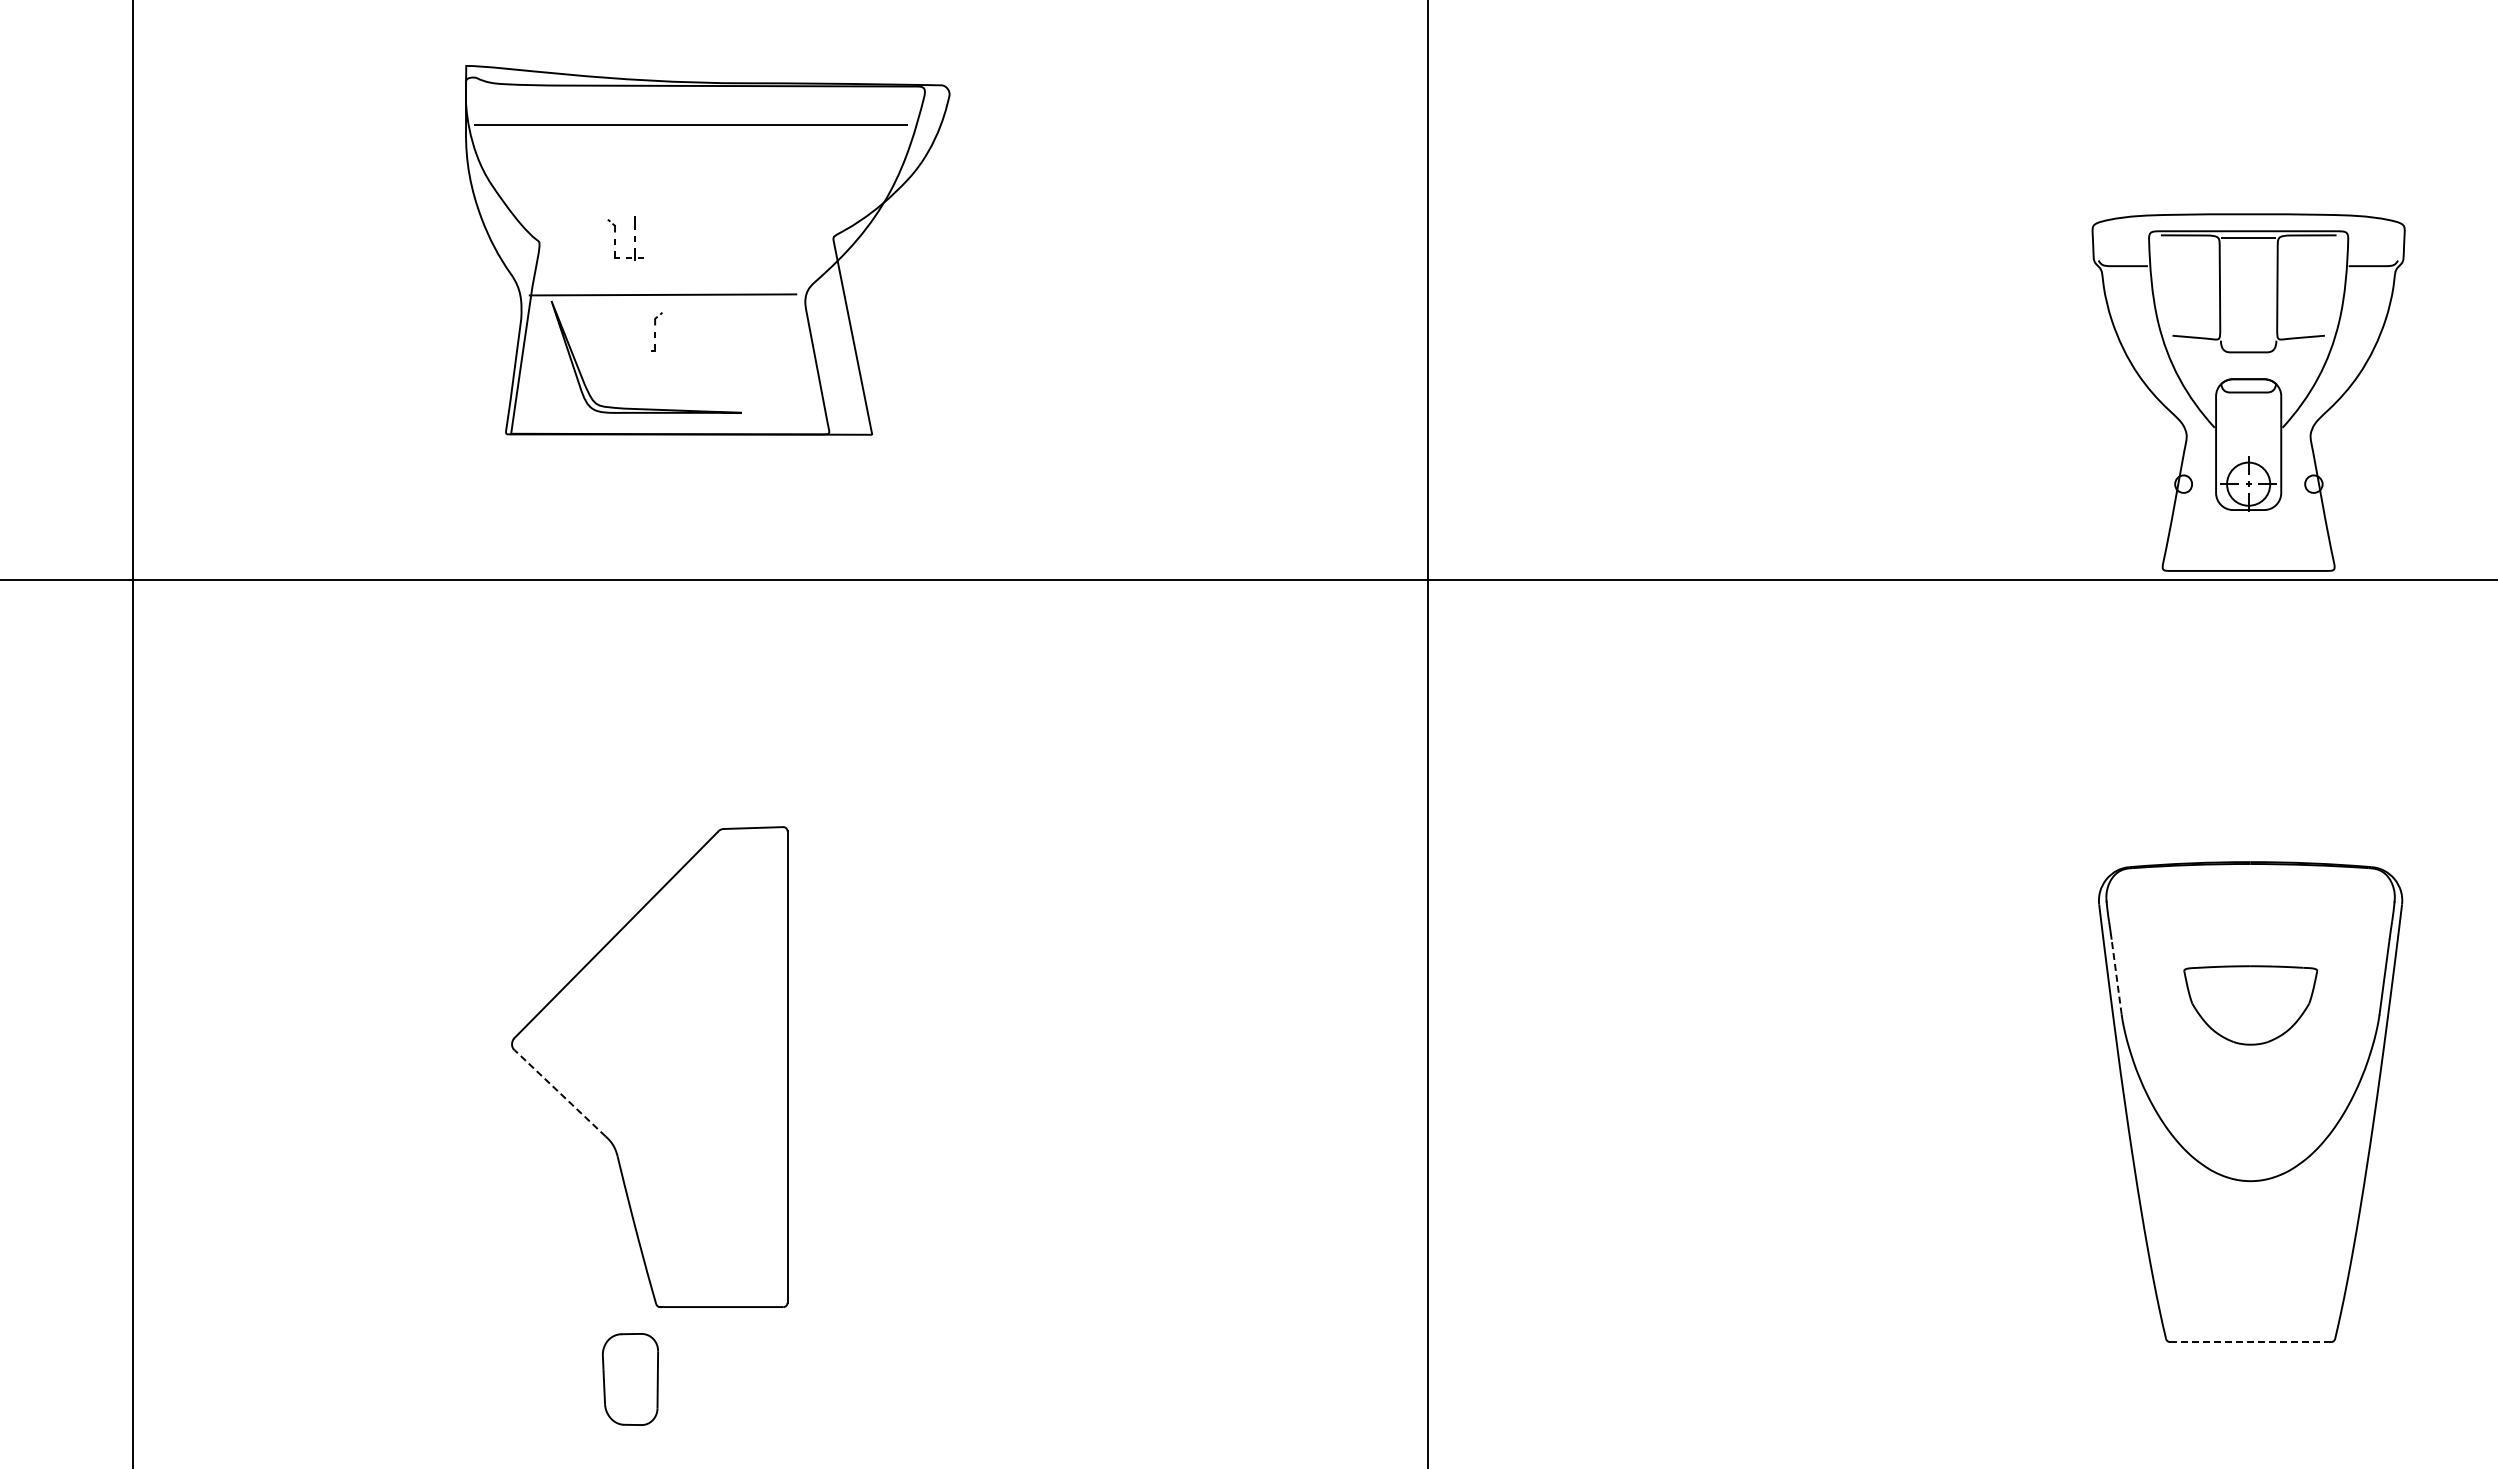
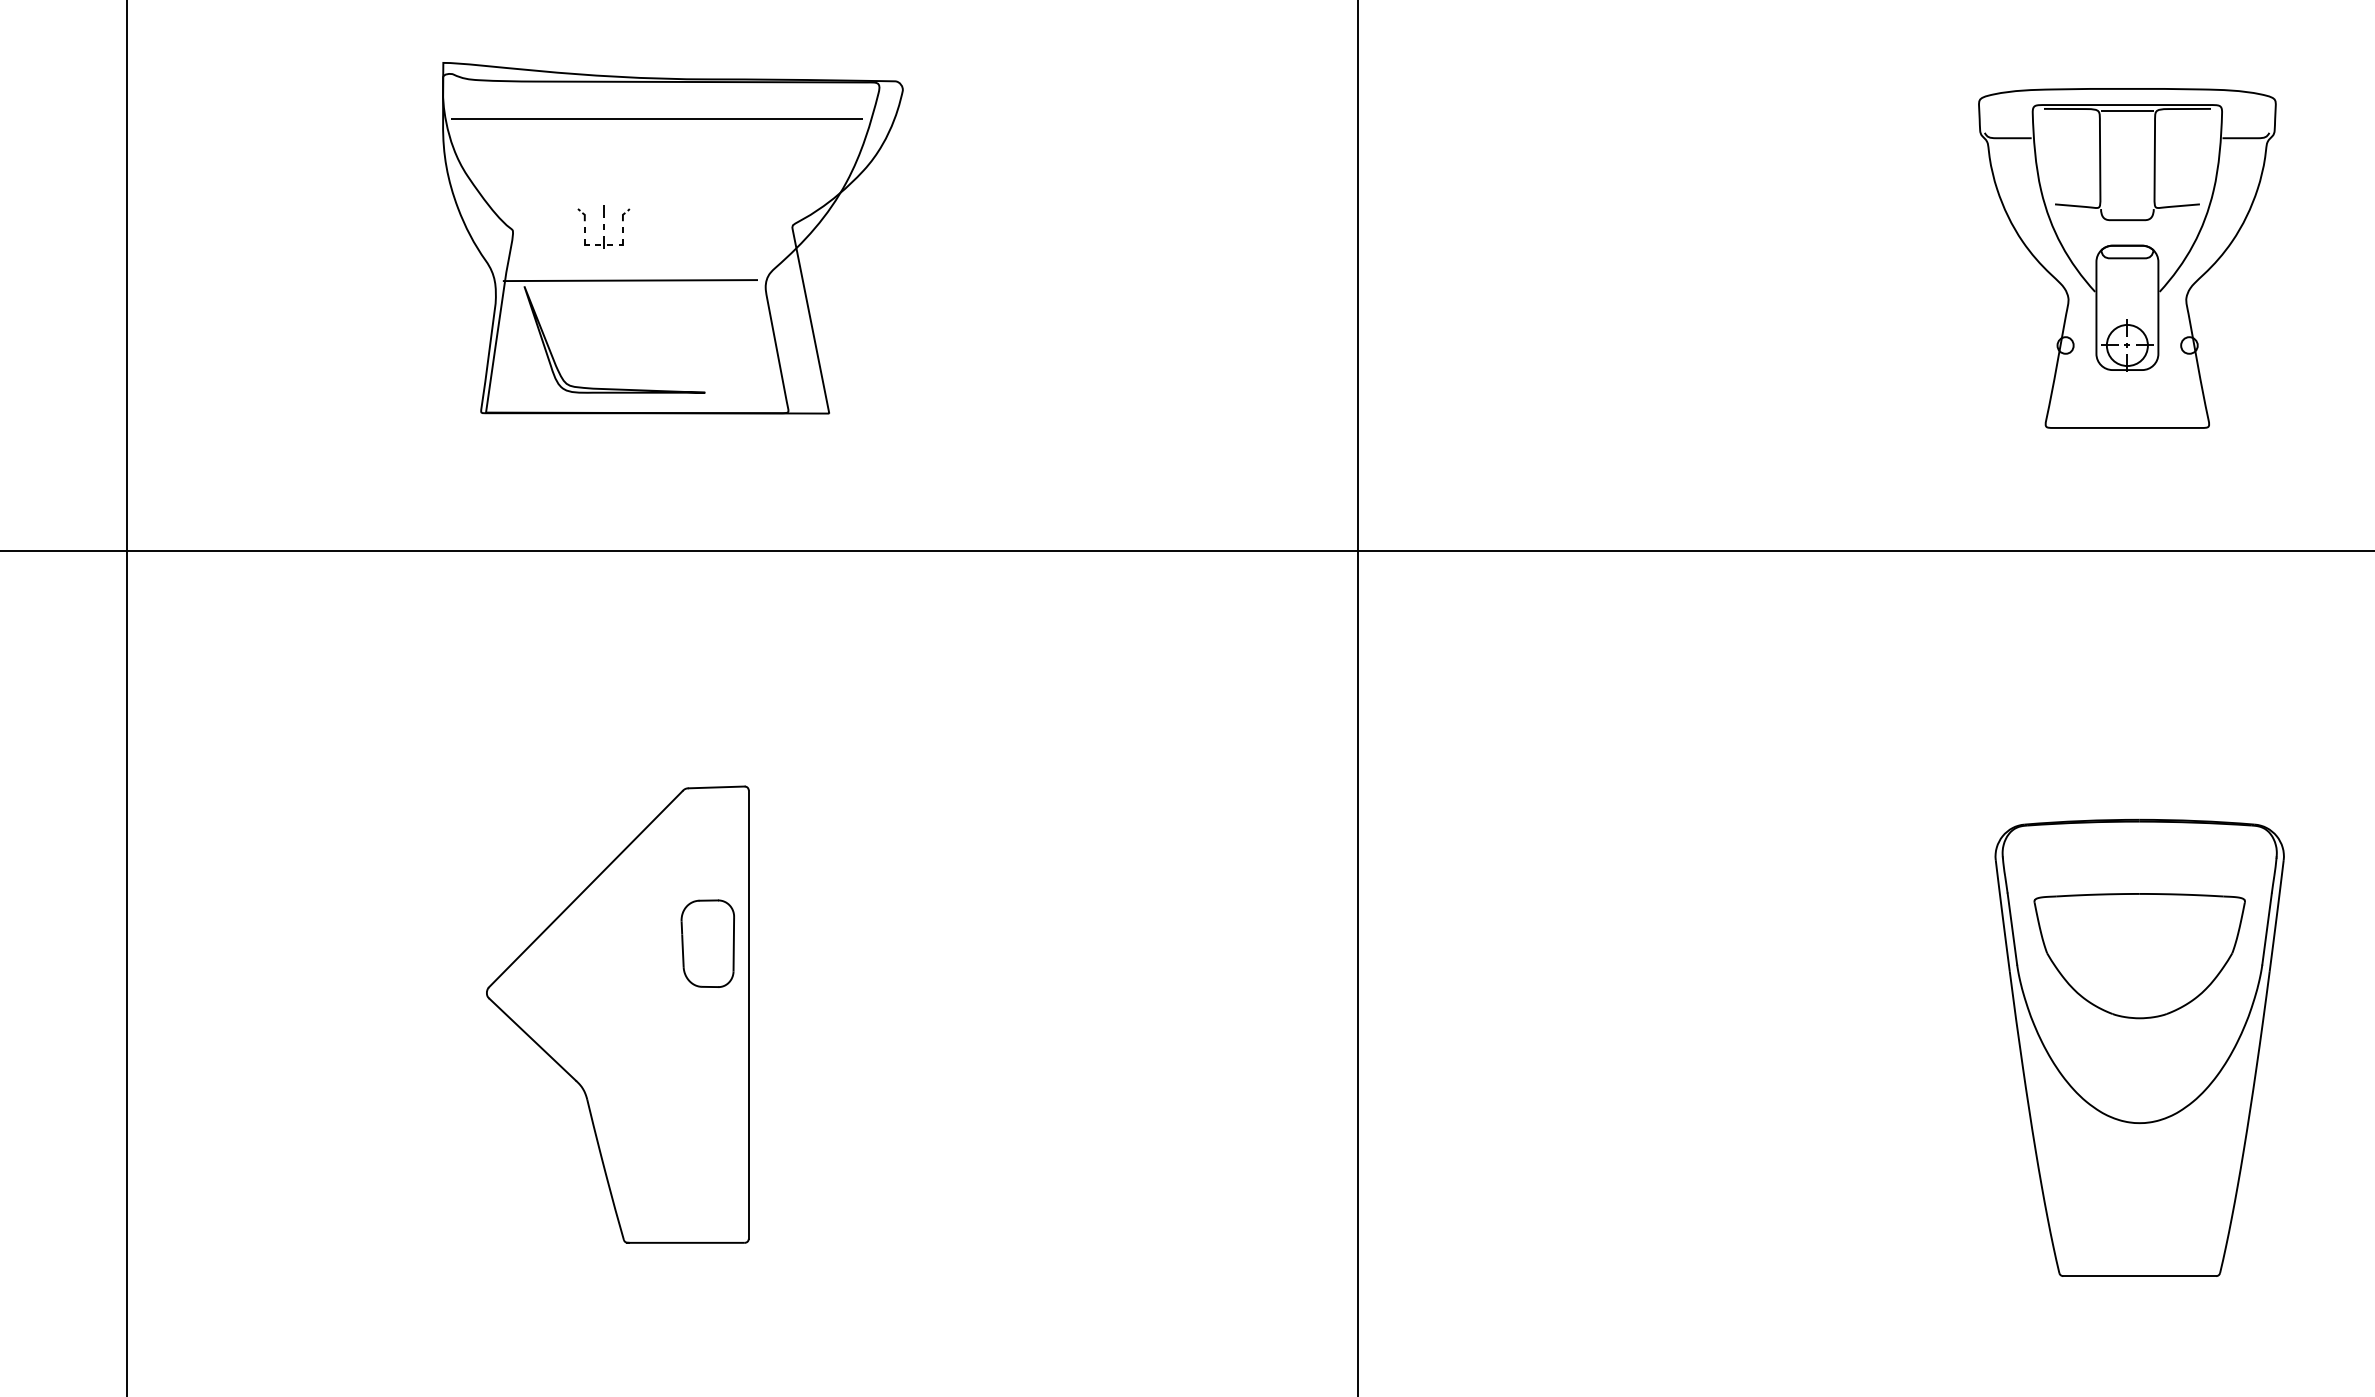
part: (656, 331) -> (624, 226), moved
part: (2248, 392) -> (2127, 258), moved
line: (2116, 977) -> (2012, 929), dashed -> solid
part: (2250, 1005) -> (2139, 956), size x1.67
line: (560, 1093) -> (532, 1039), dashed -> solid
line: (2250, 1342) -> (2139, 1276), dashed -> solid
part: (630, 1379) -> (707, 943), moved

